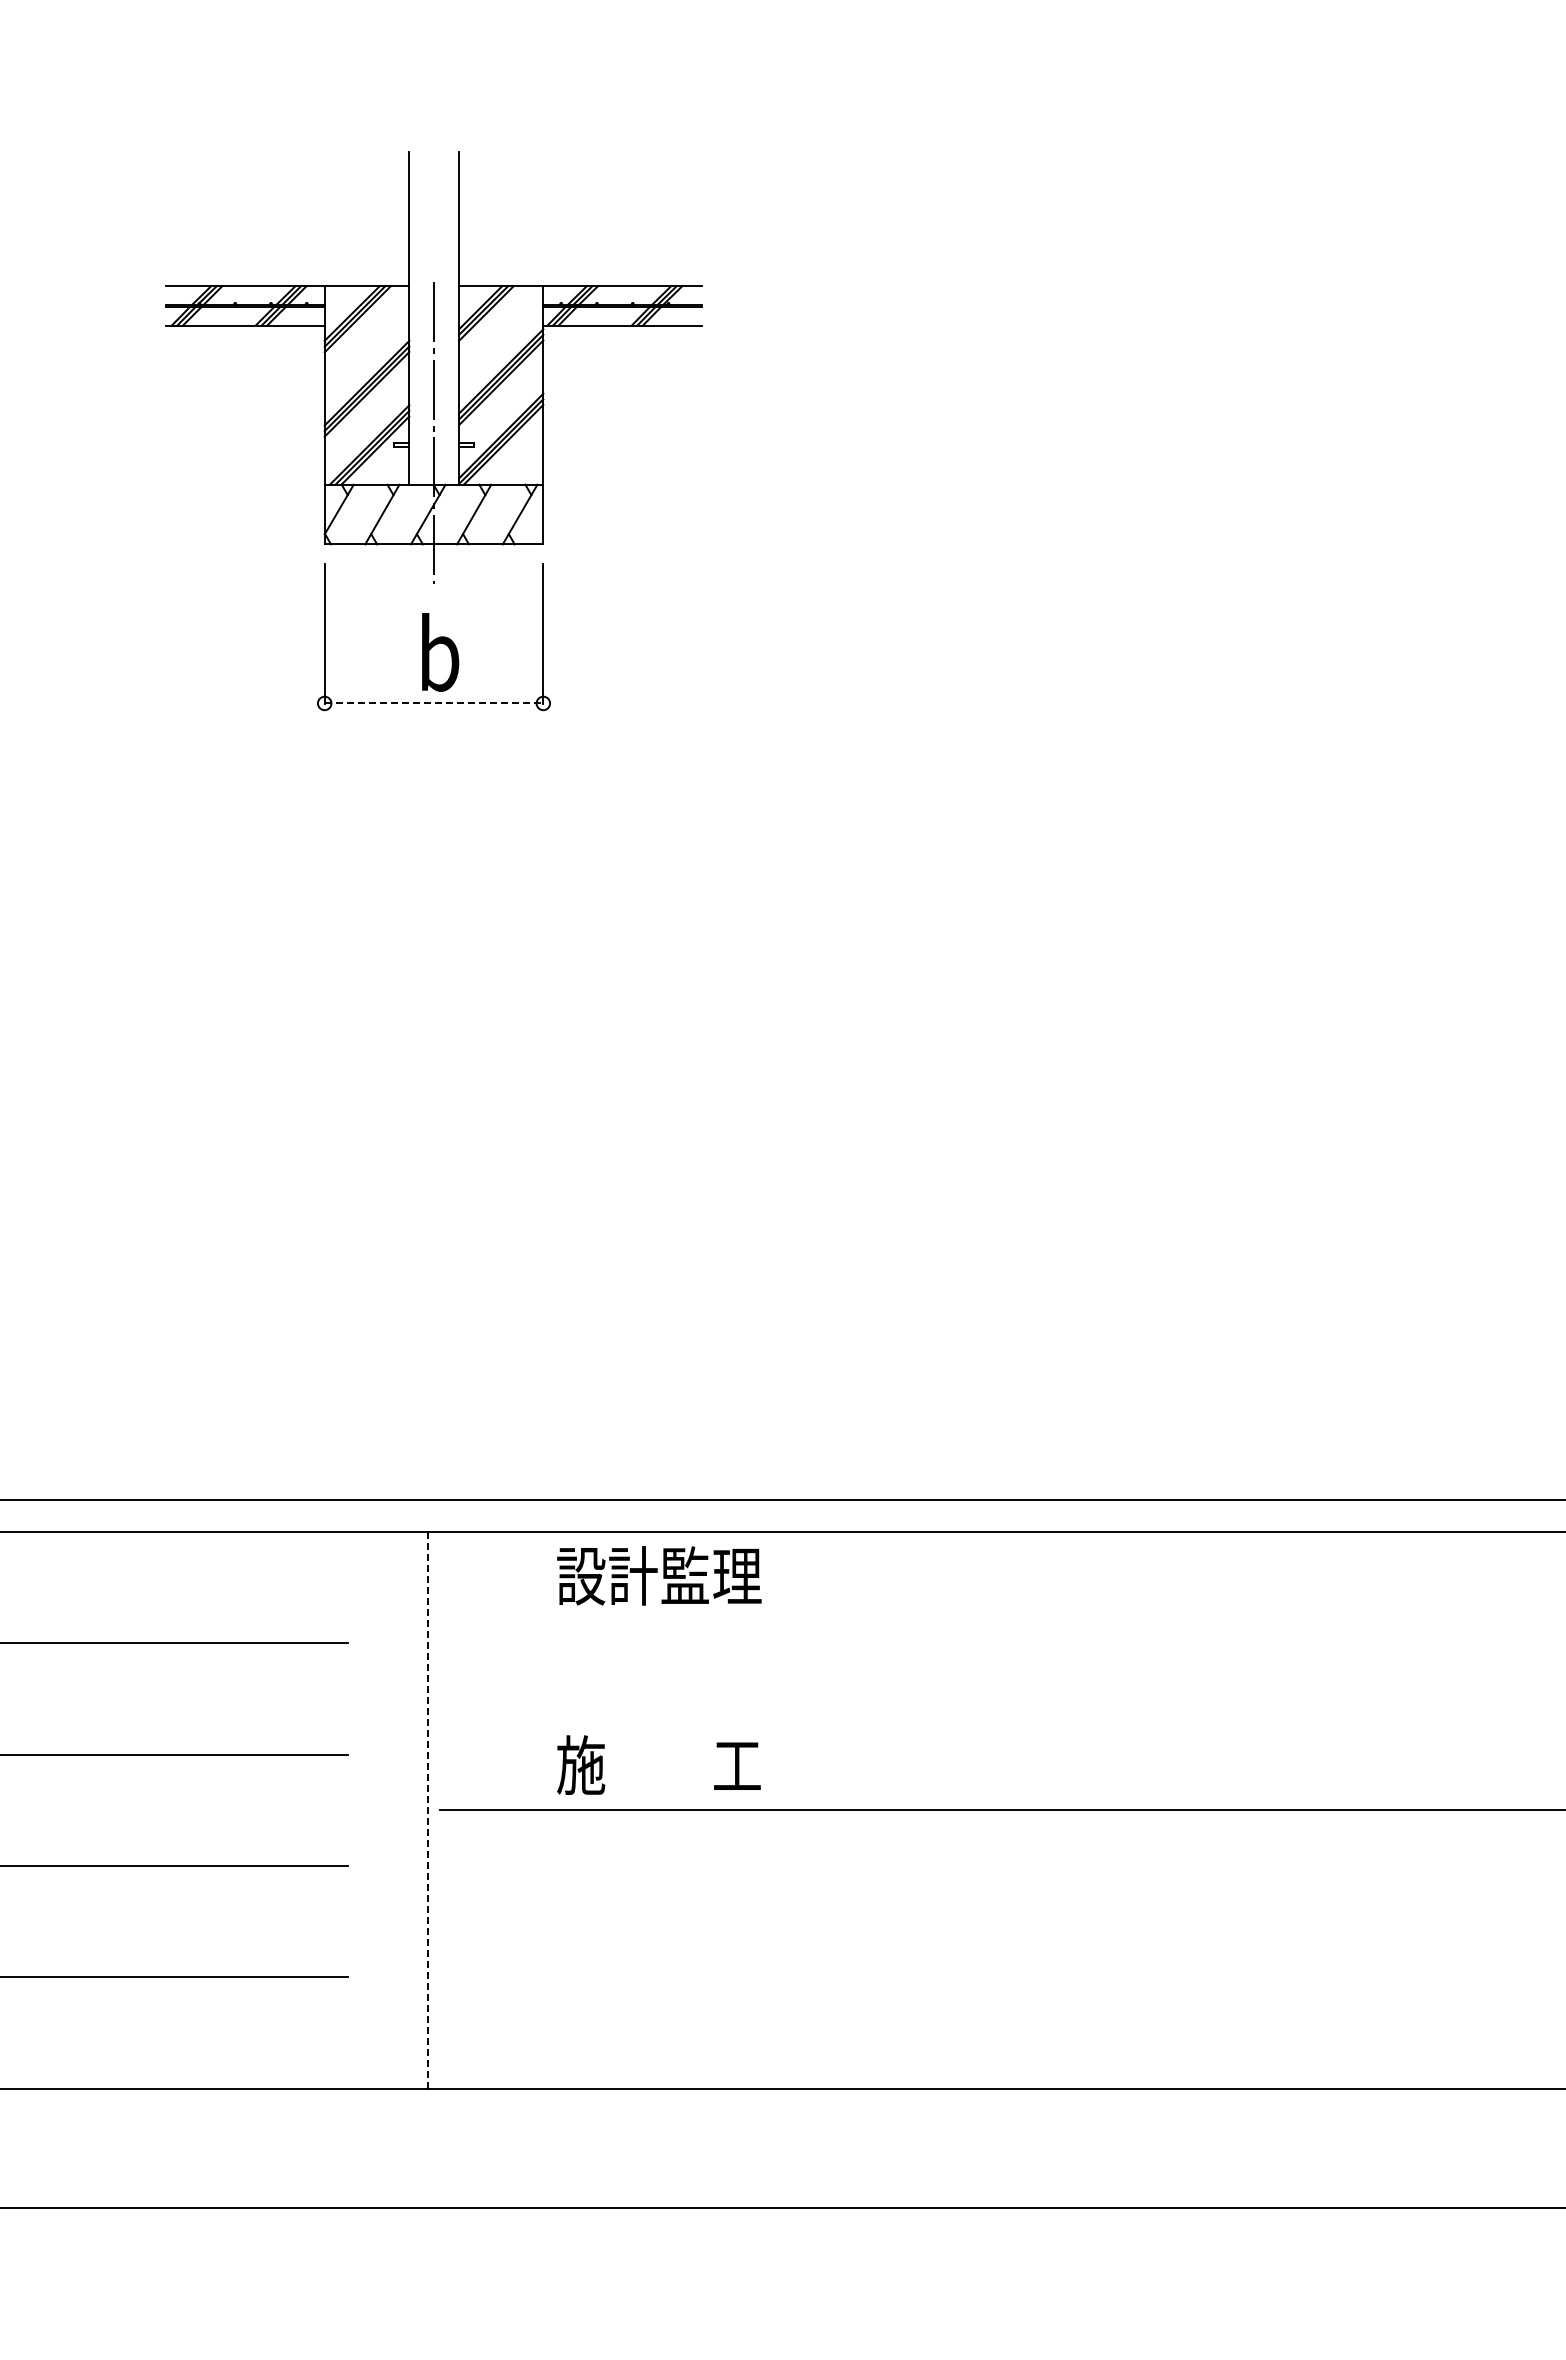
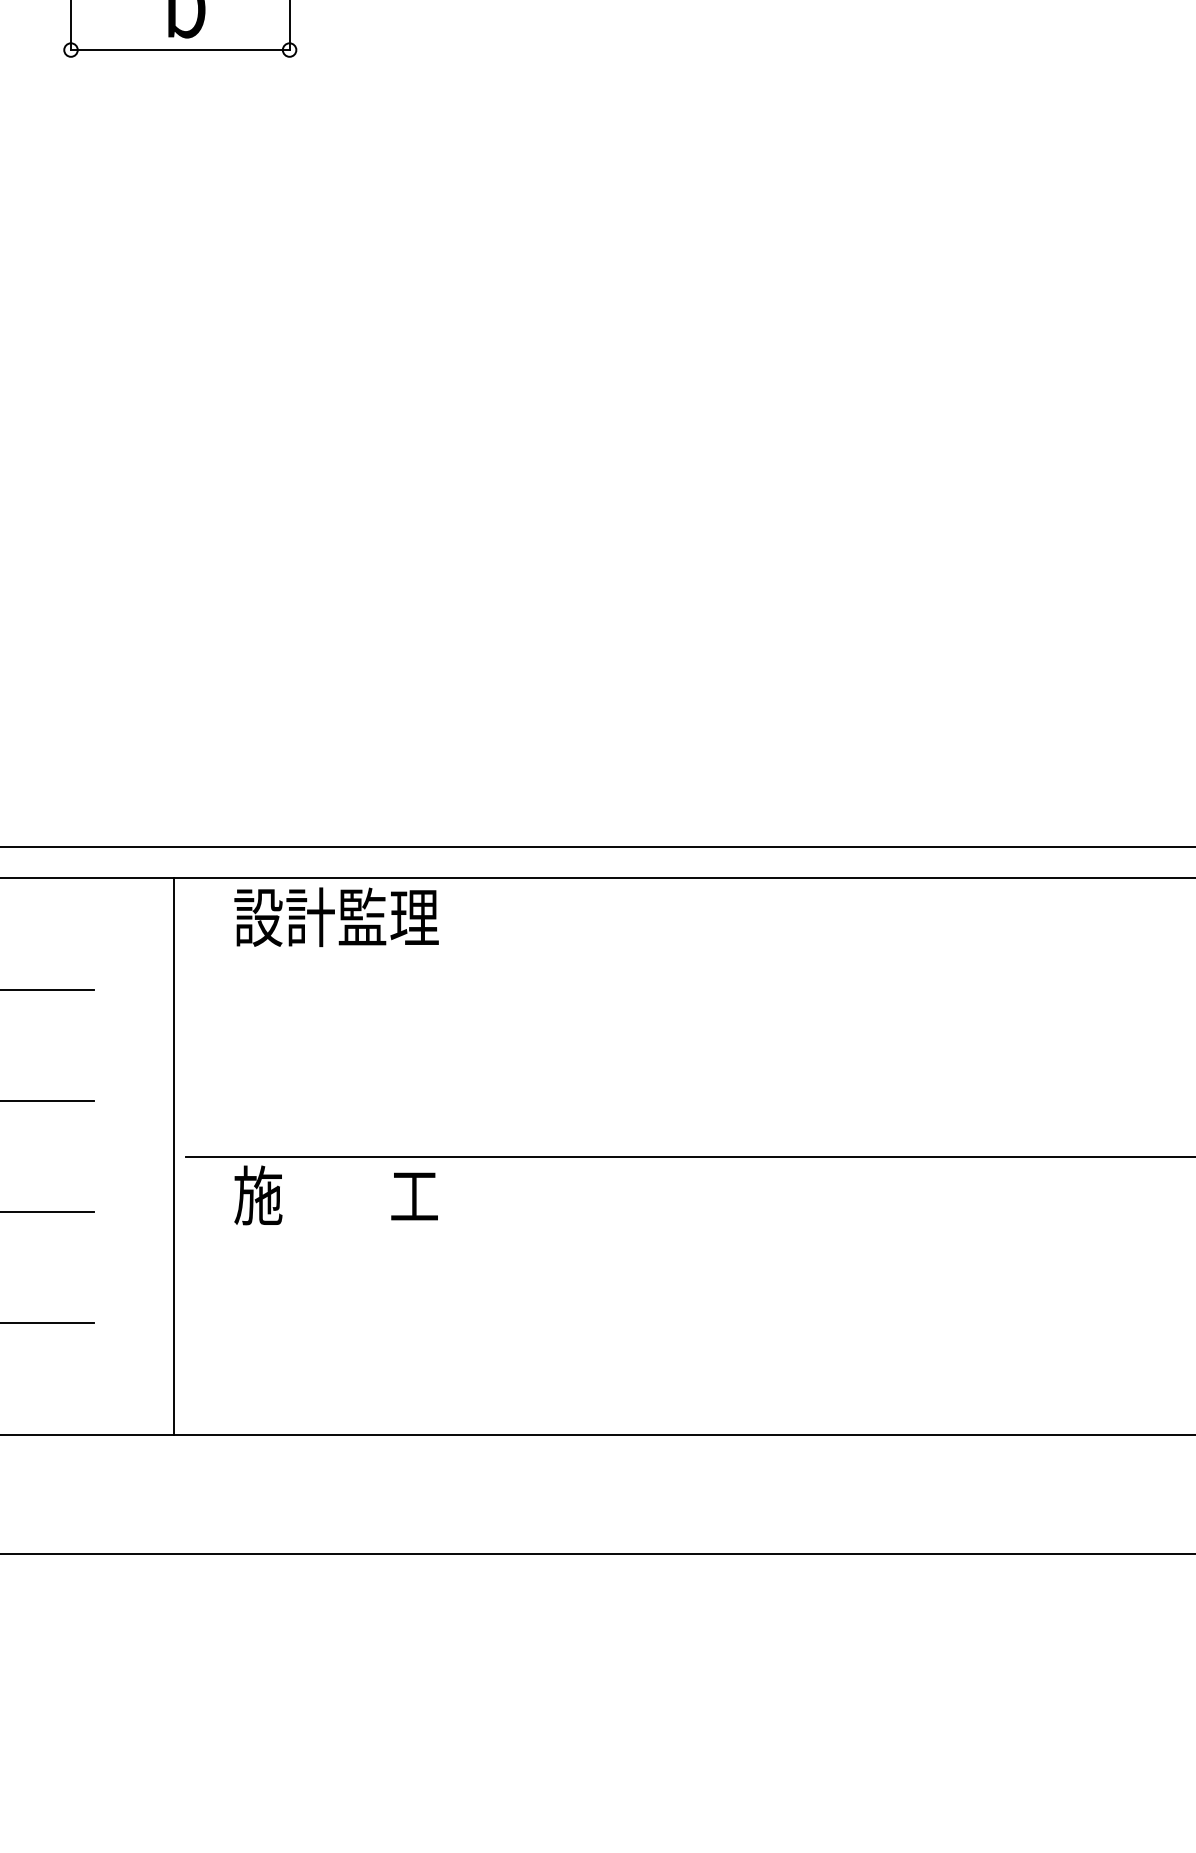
line: (434, 703) -> (180, 50), dashed -> solid
text: (659, 1575) -> (336, 916), moved
text: (658, 1764) -> (335, 1194), moved
line: (427, 1810) -> (173, 1156), dashed -> solid

